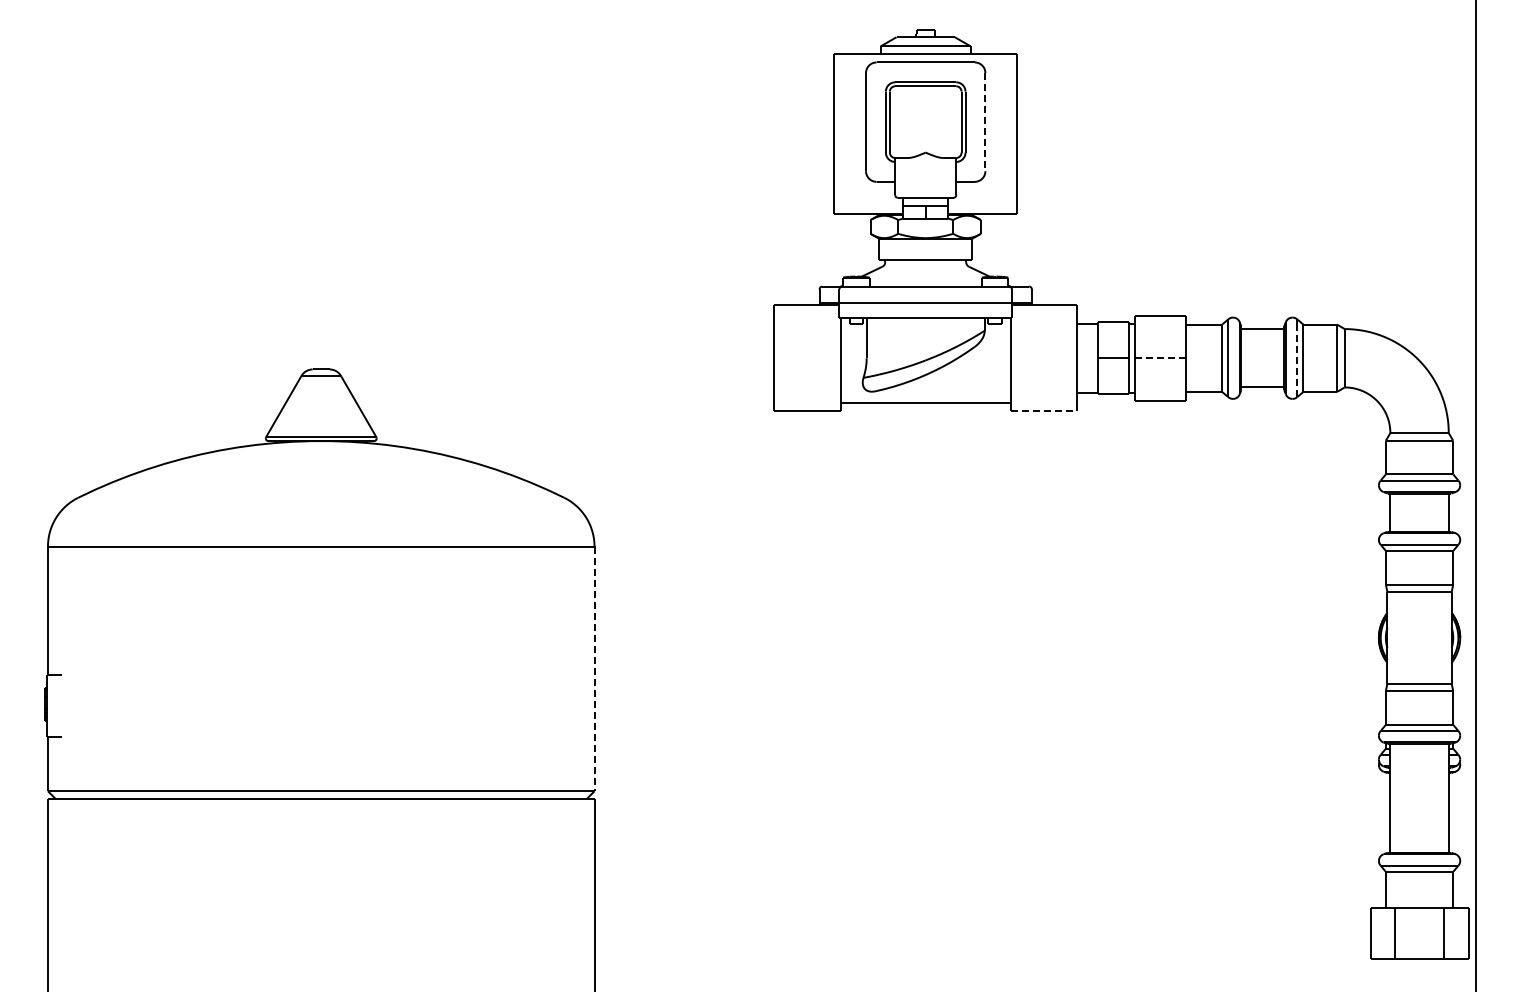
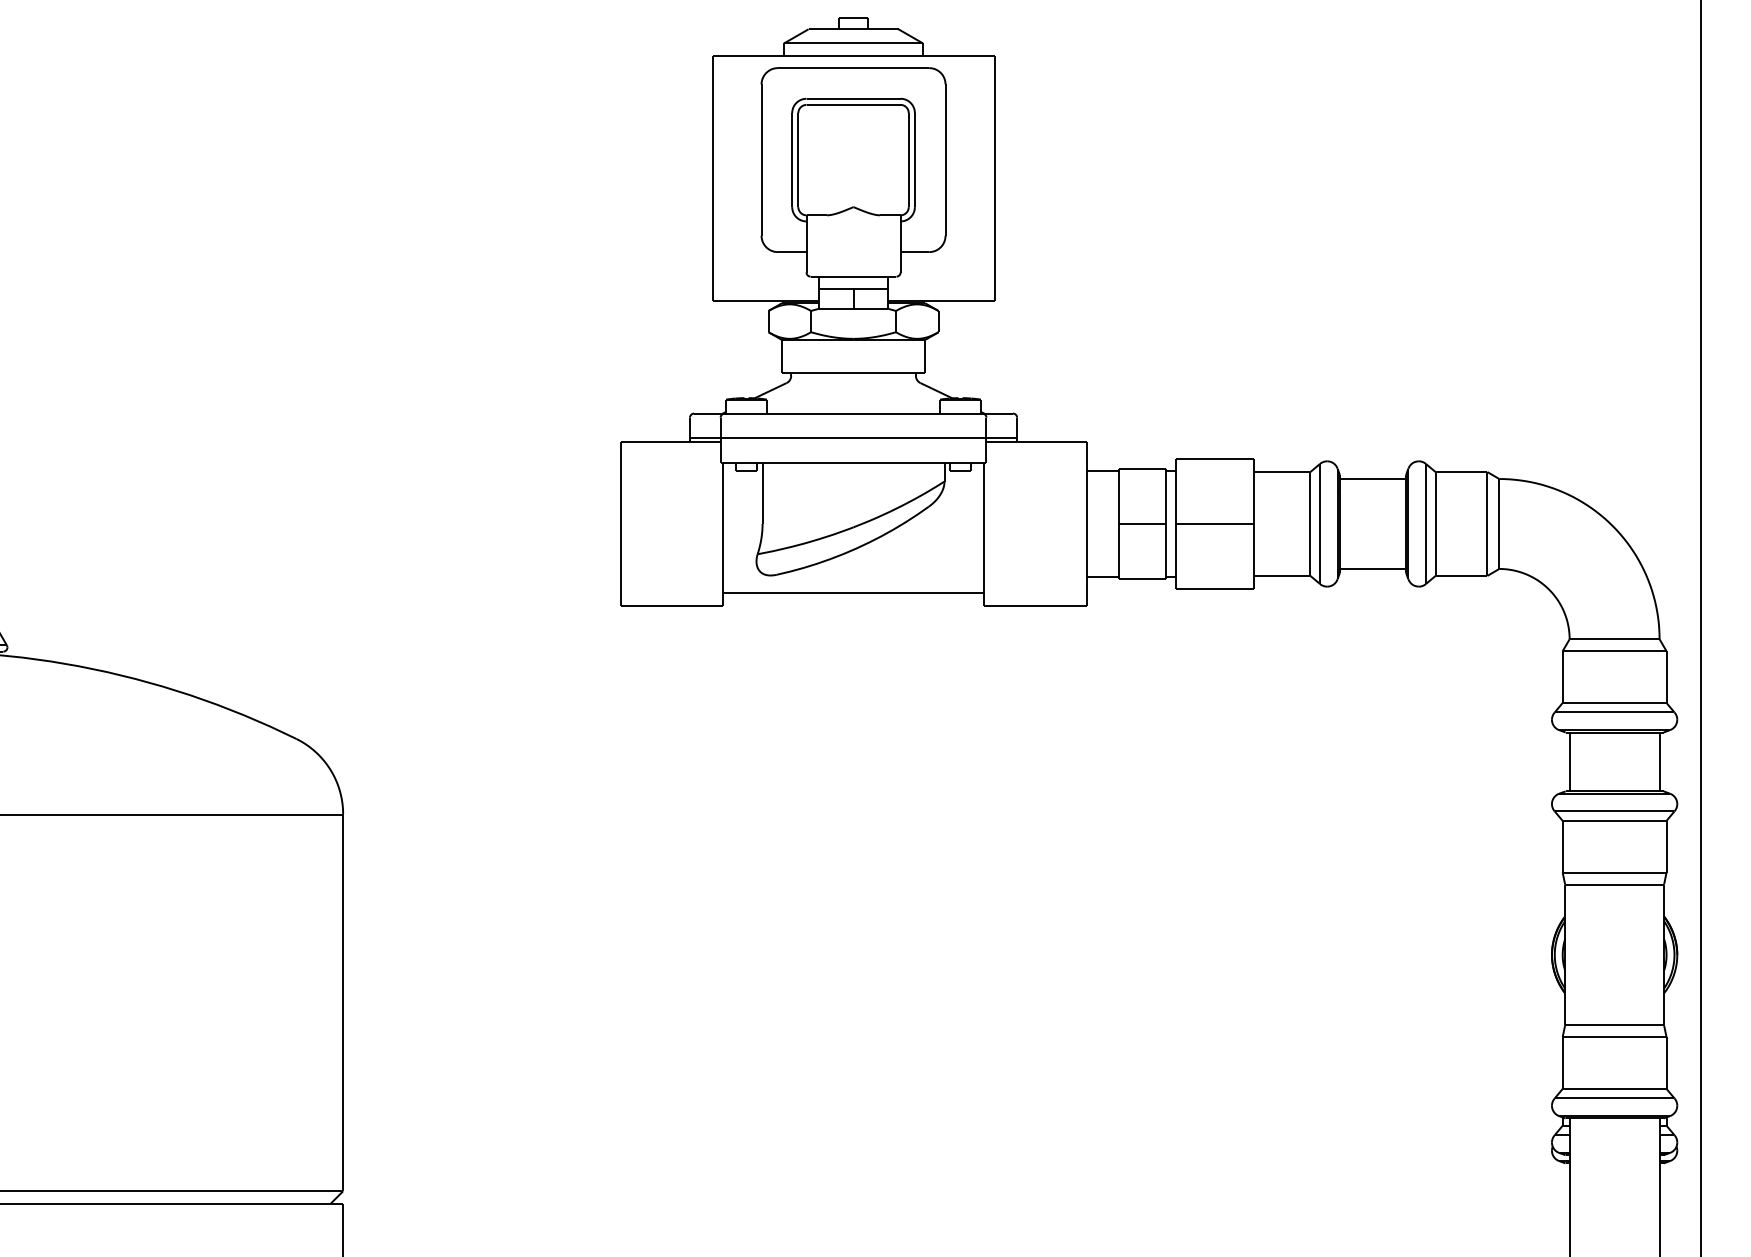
line: (985, 122) -> (945, 160), dashed -> solid
line: (1159, 358) -> (1213, 524), dashed -> solid
line: (1297, 361) -> (1426, 528), dashed -> solid
line: (1044, 411) -> (1036, 606), dashed -> solid
line: (594, 669) -> (343, 1003), dashed -> solid

